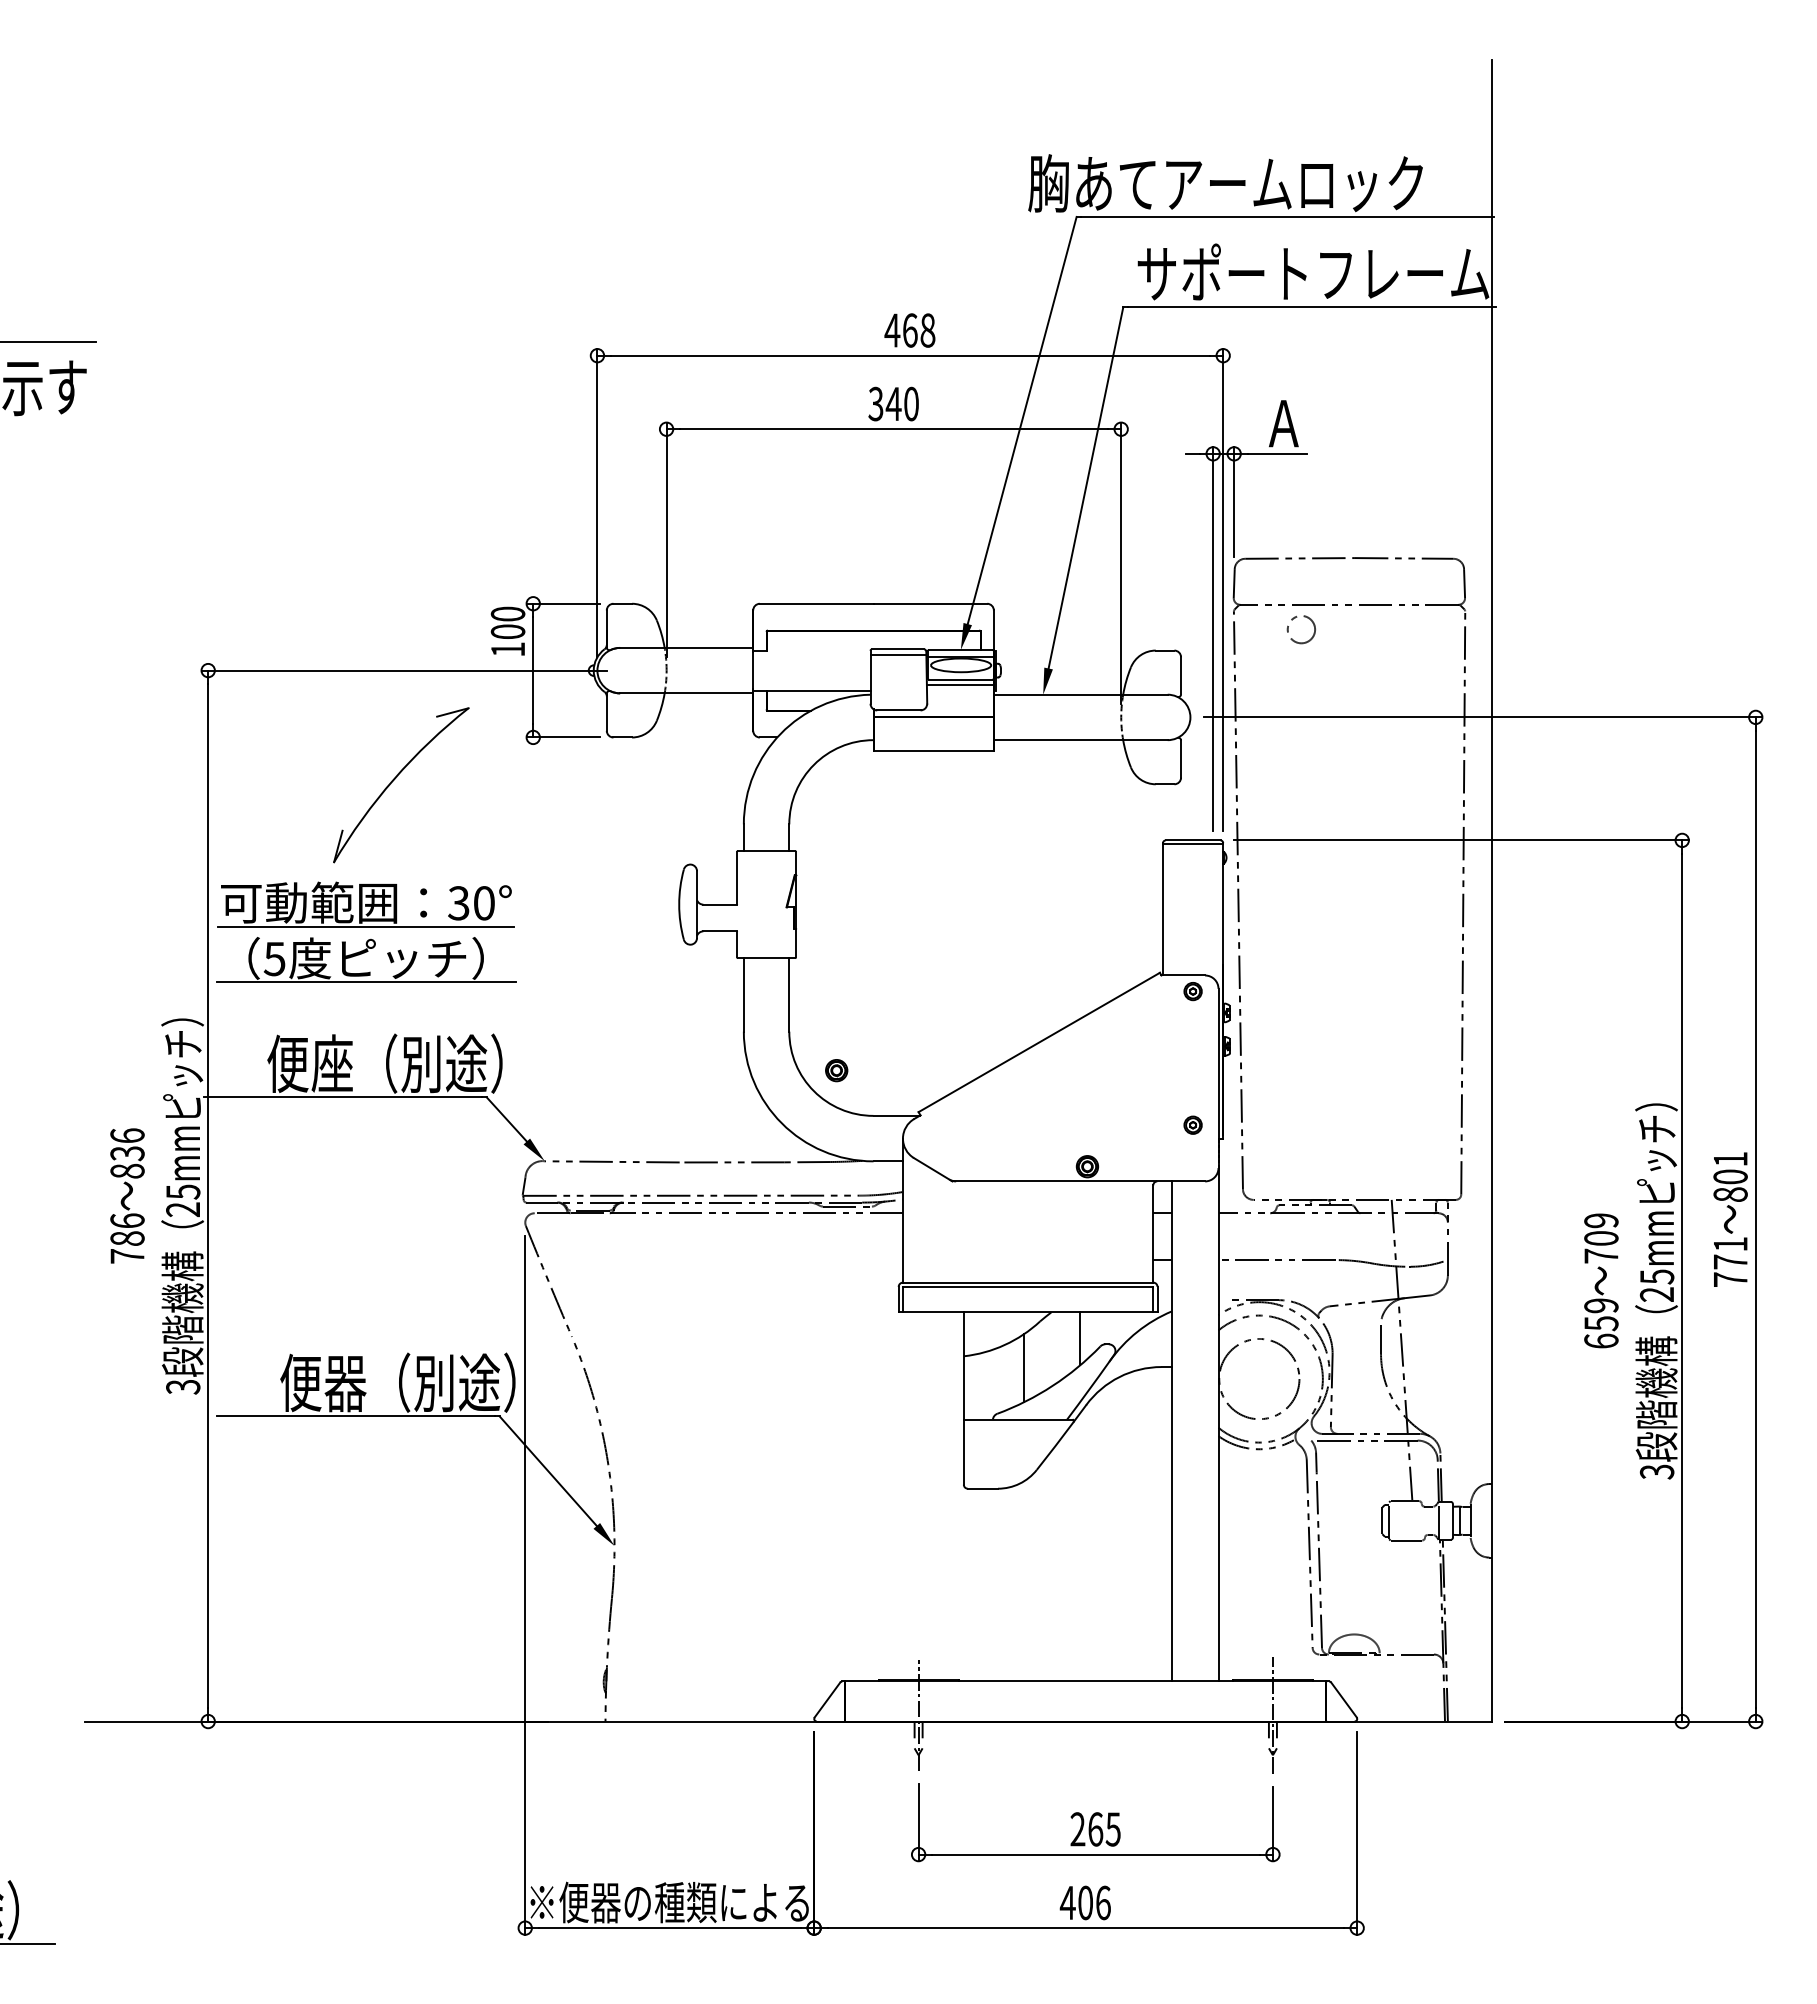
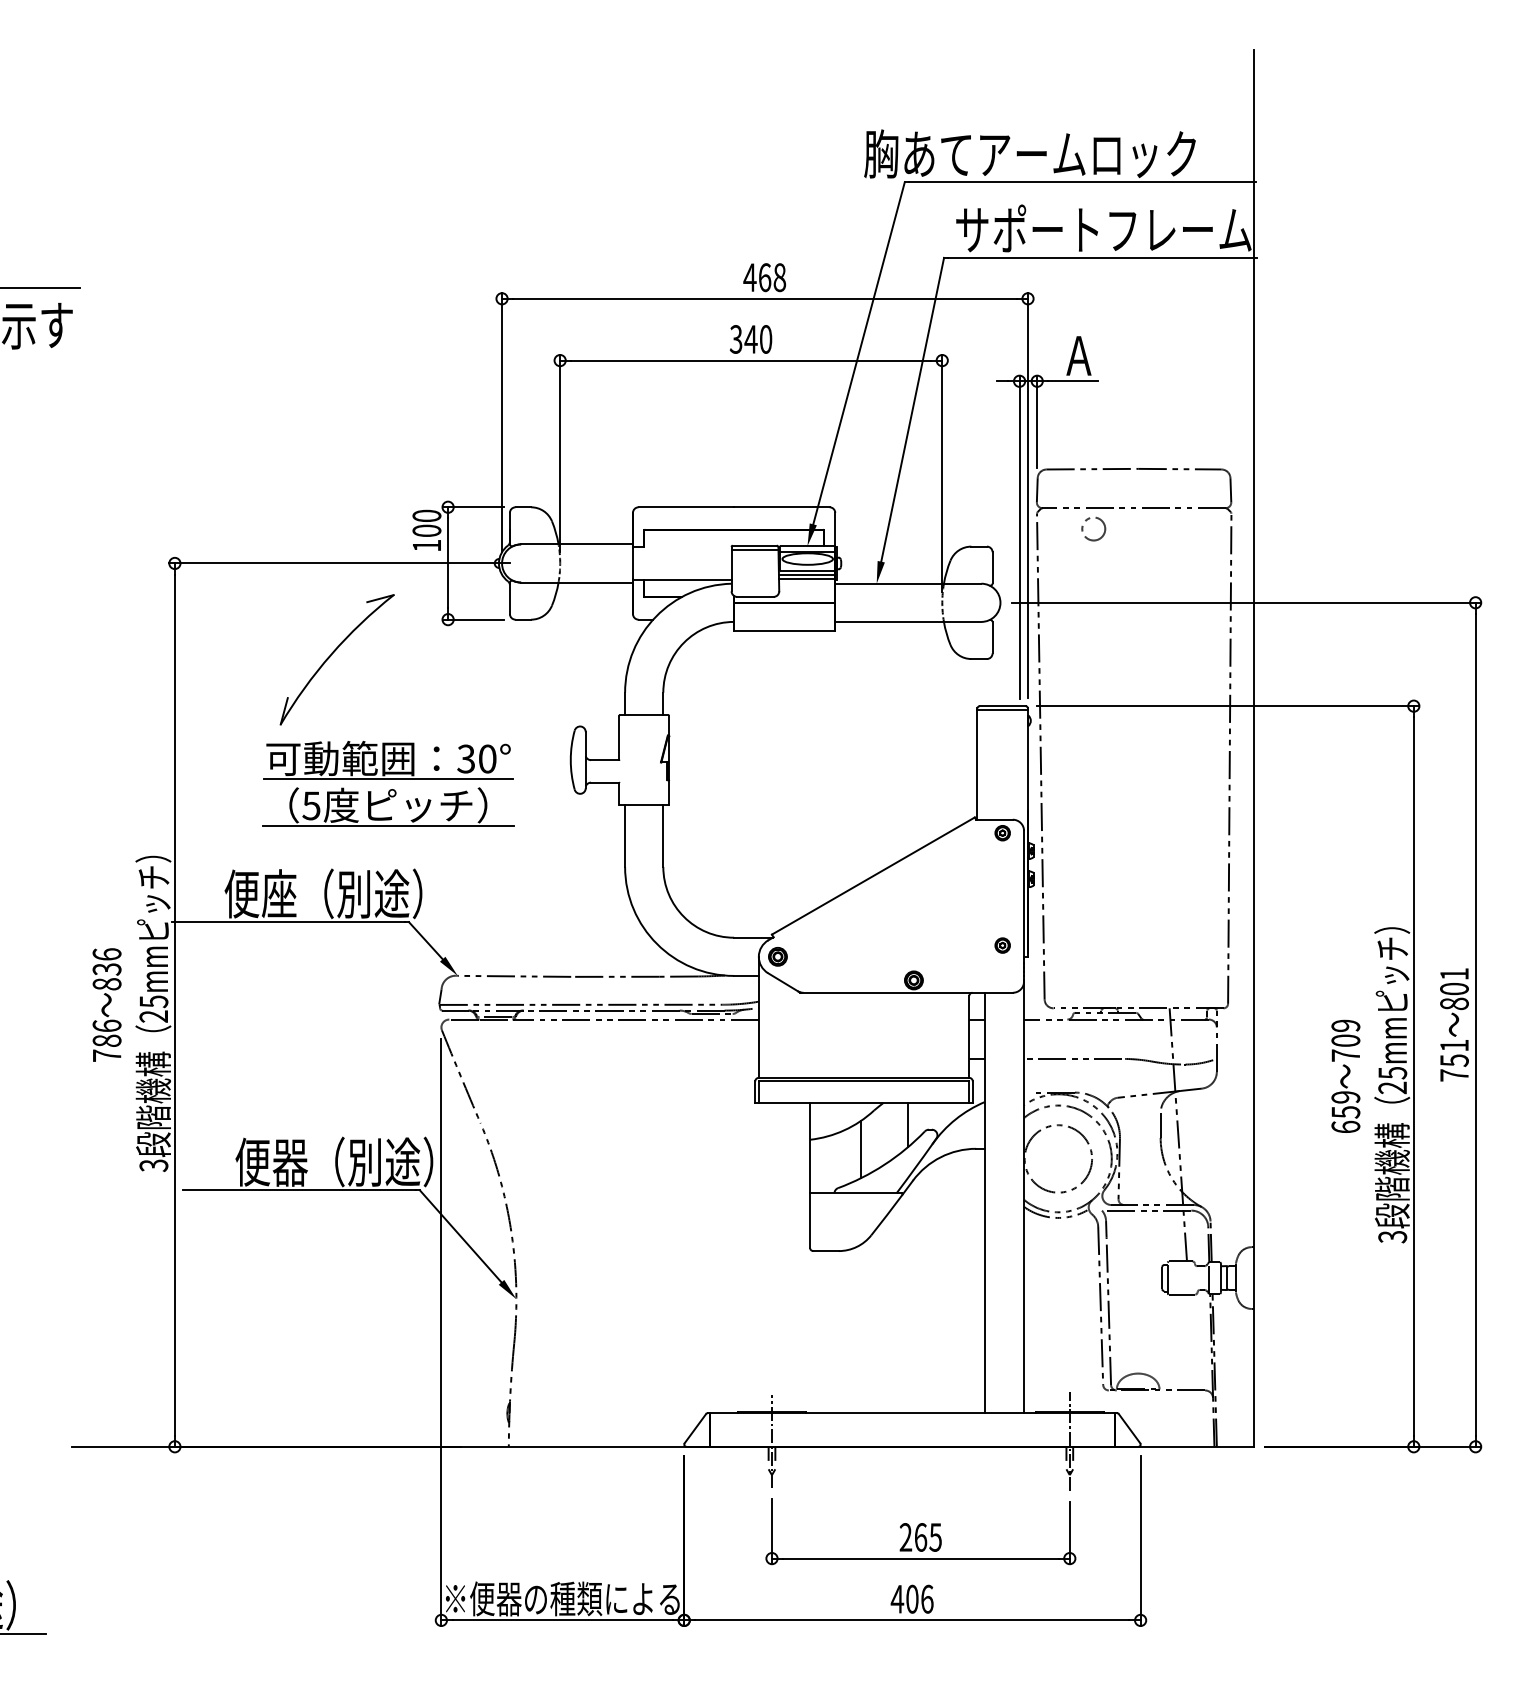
line: (959, 689) -> (806, 579), added
part: (366, 931) -> (388, 782), moved
part: (836, 1070) -> (777, 956), moved
text: (1730, 1261) -> (1454, 1060), 771 -> 751

